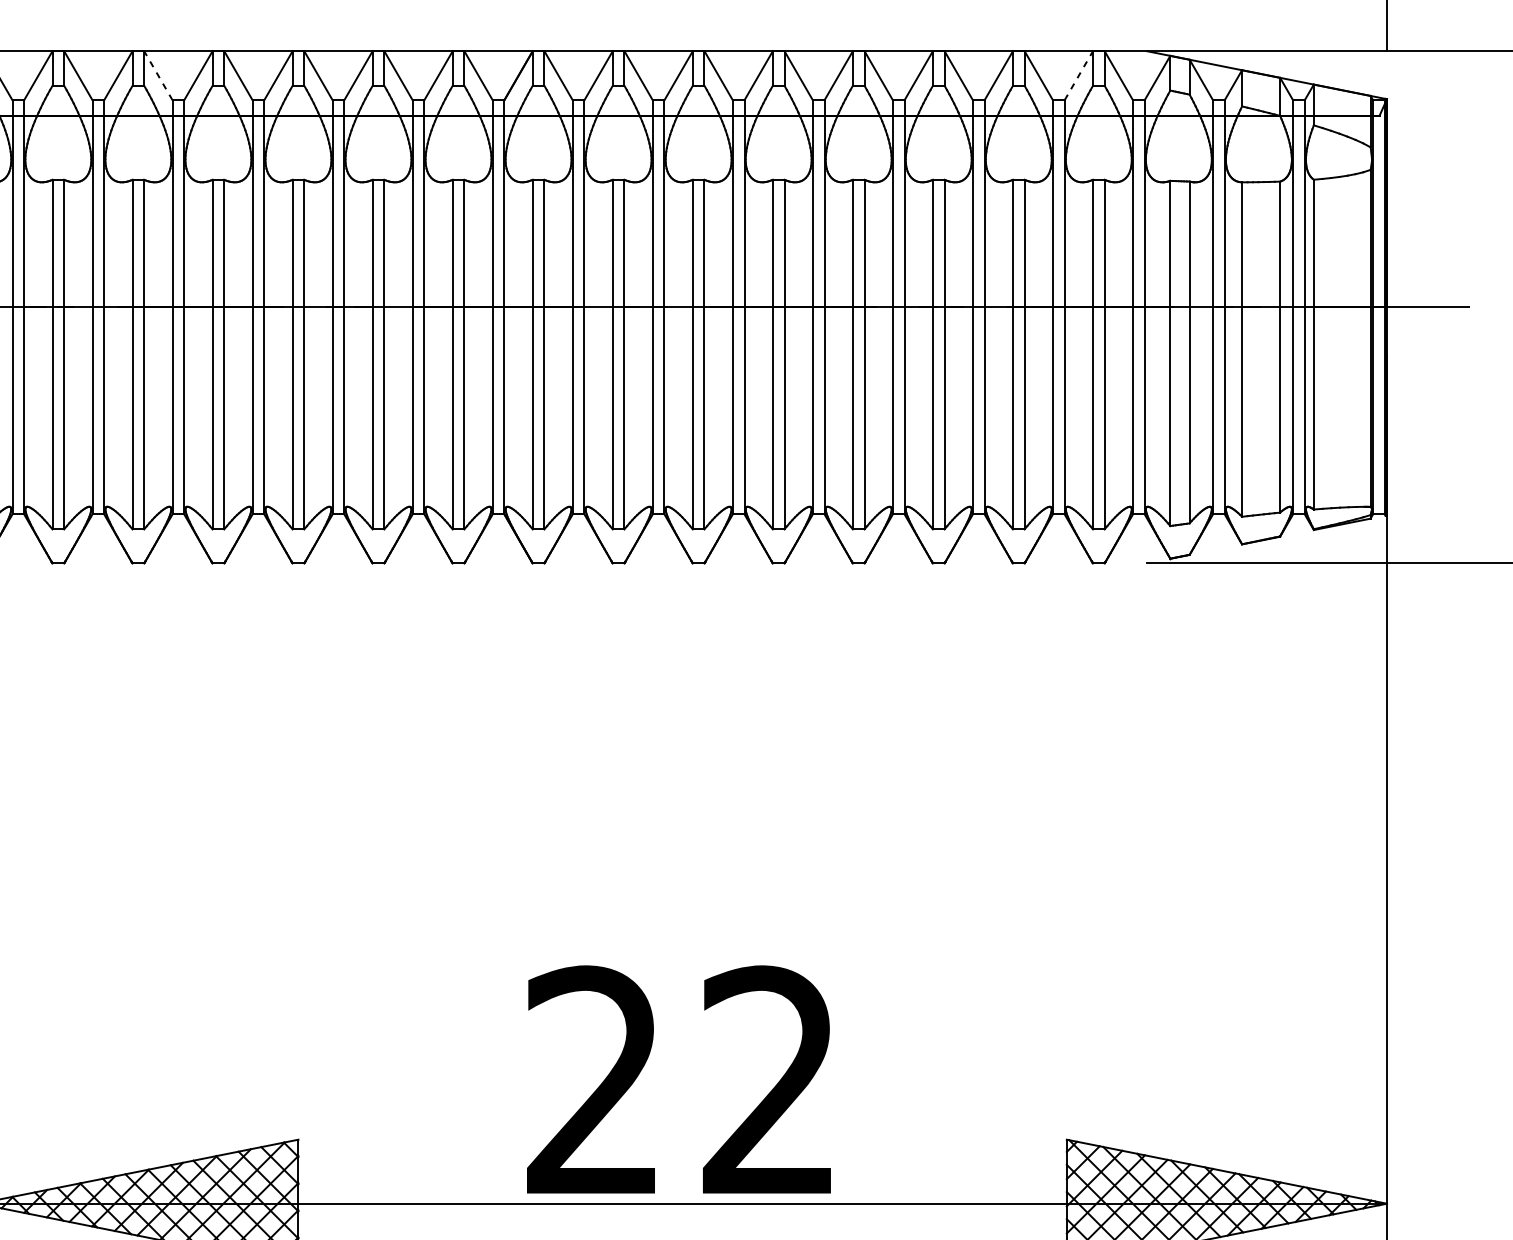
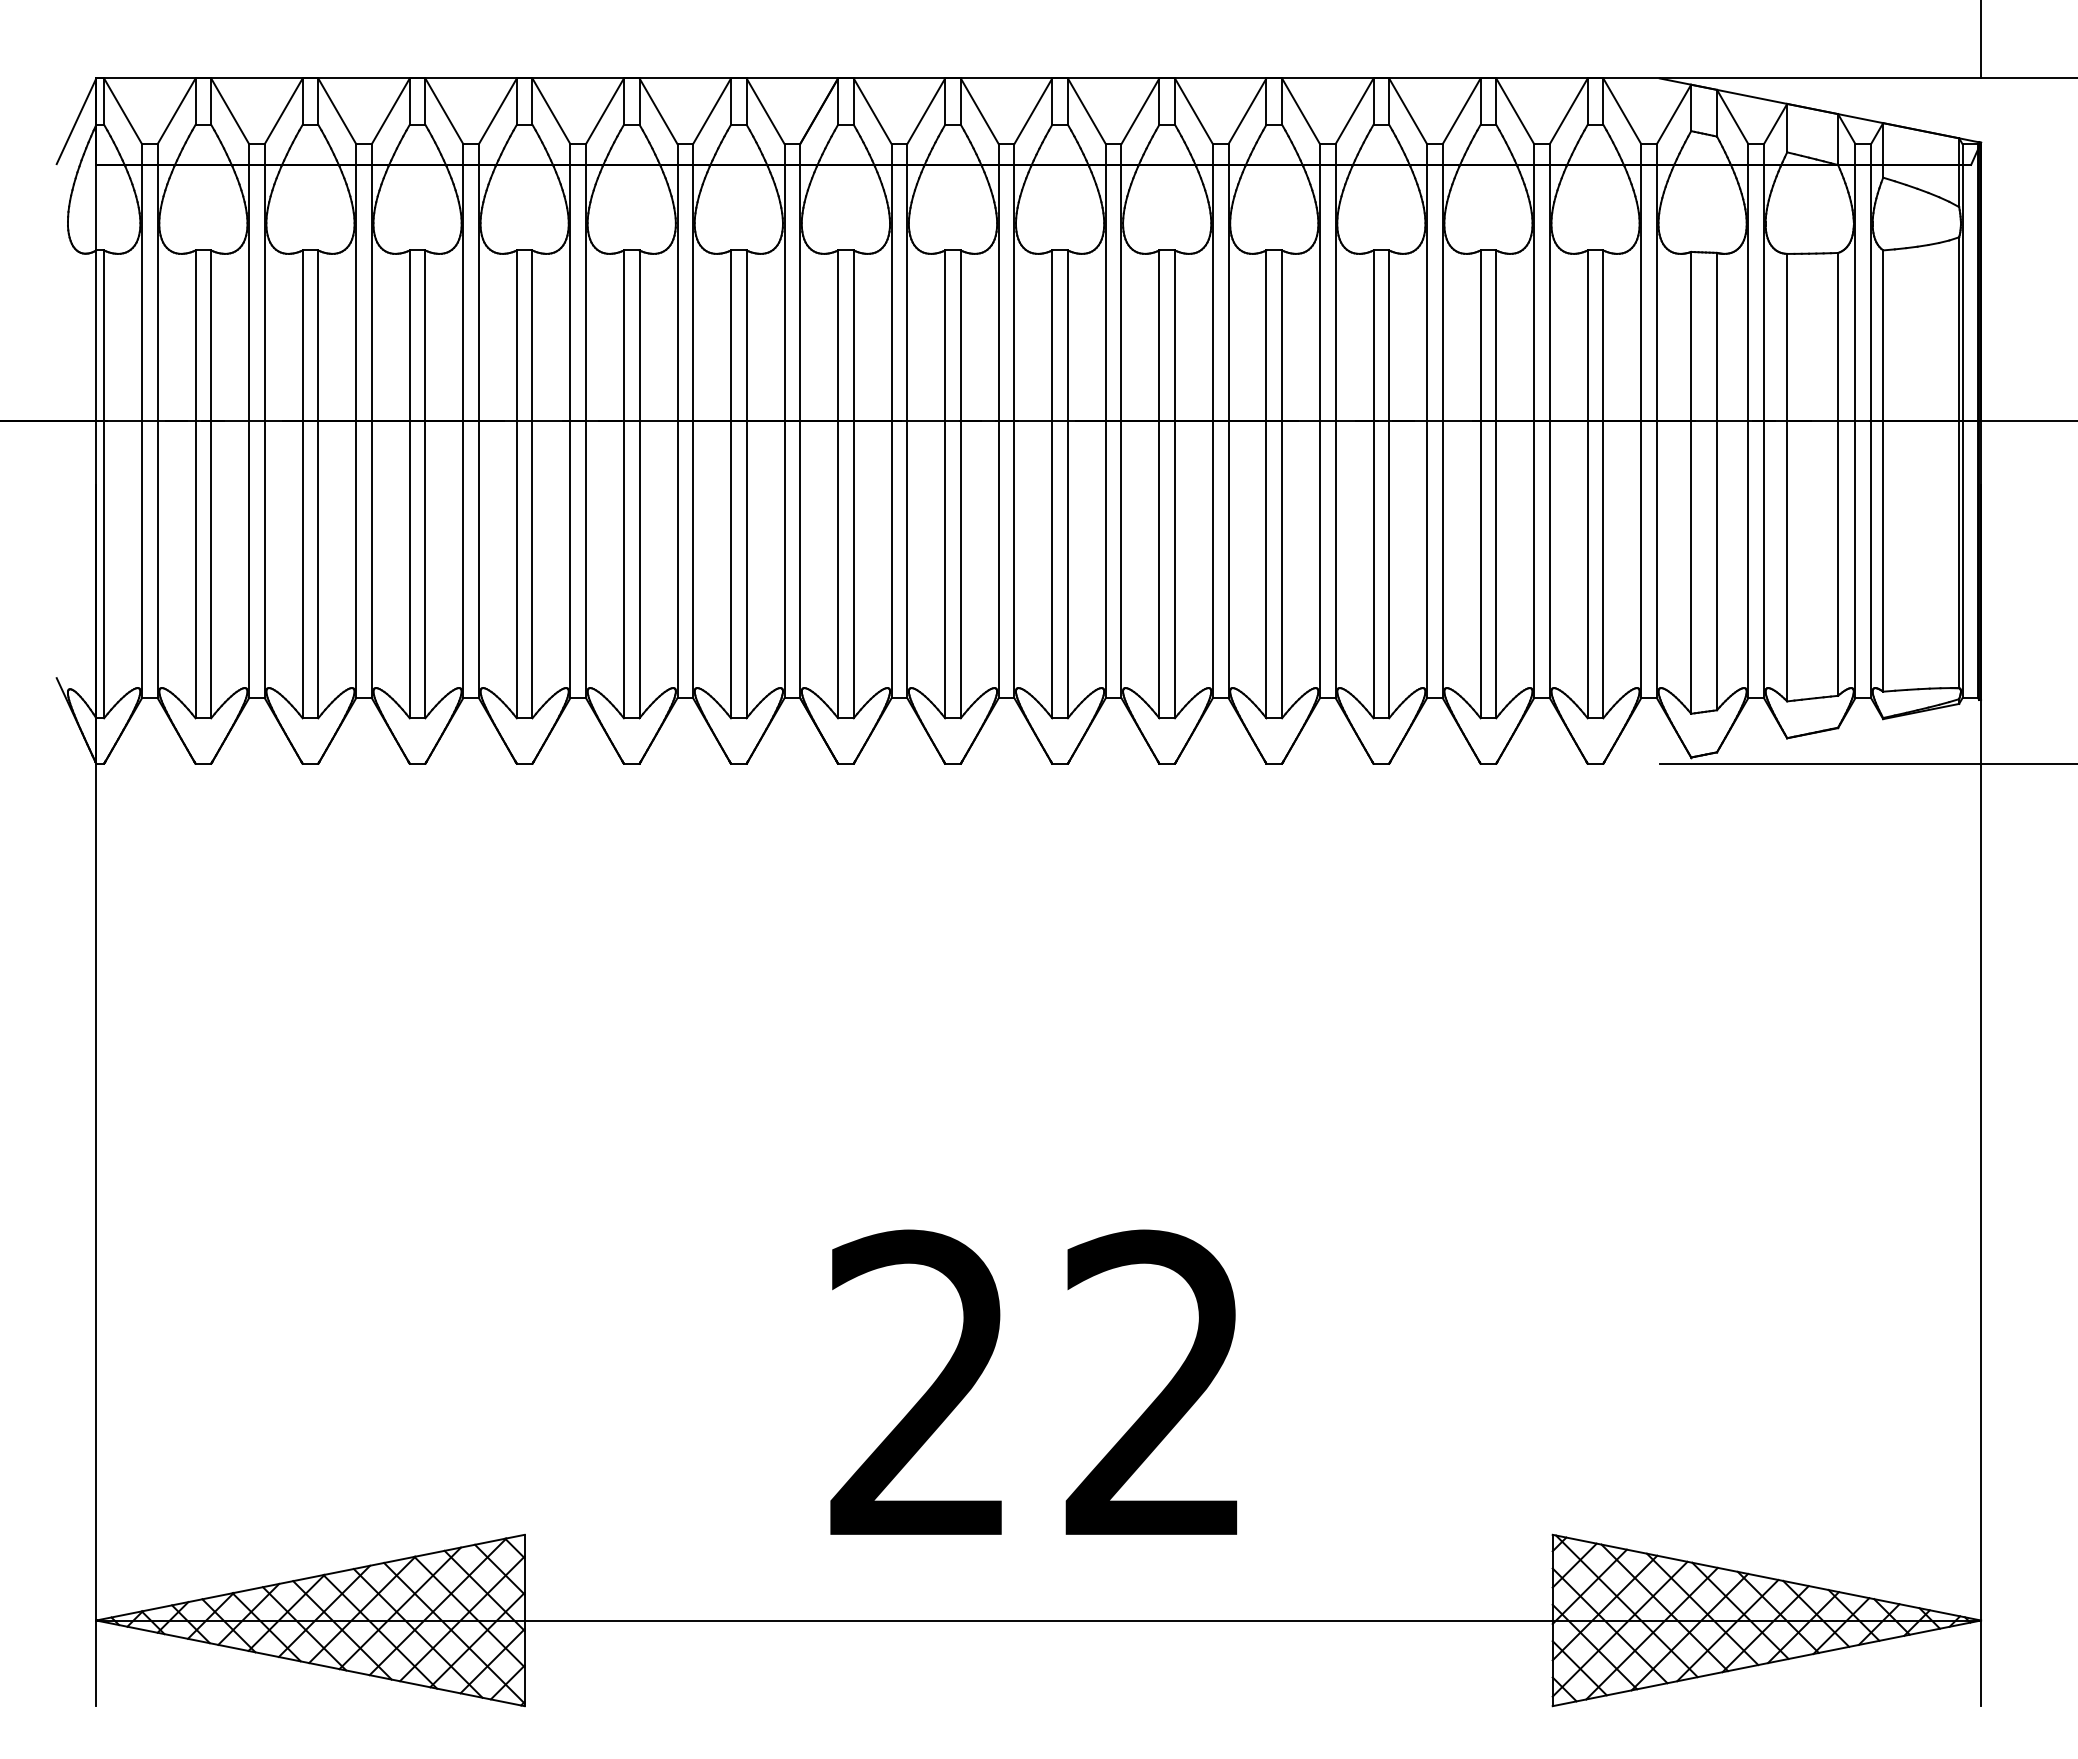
line: (158, 75) -> (337, 111), dashed -> solid
line: (1078, 75) -> (1568, 111), dashed -> solid
text: (678, 1078) -> (1033, 1381), moved

